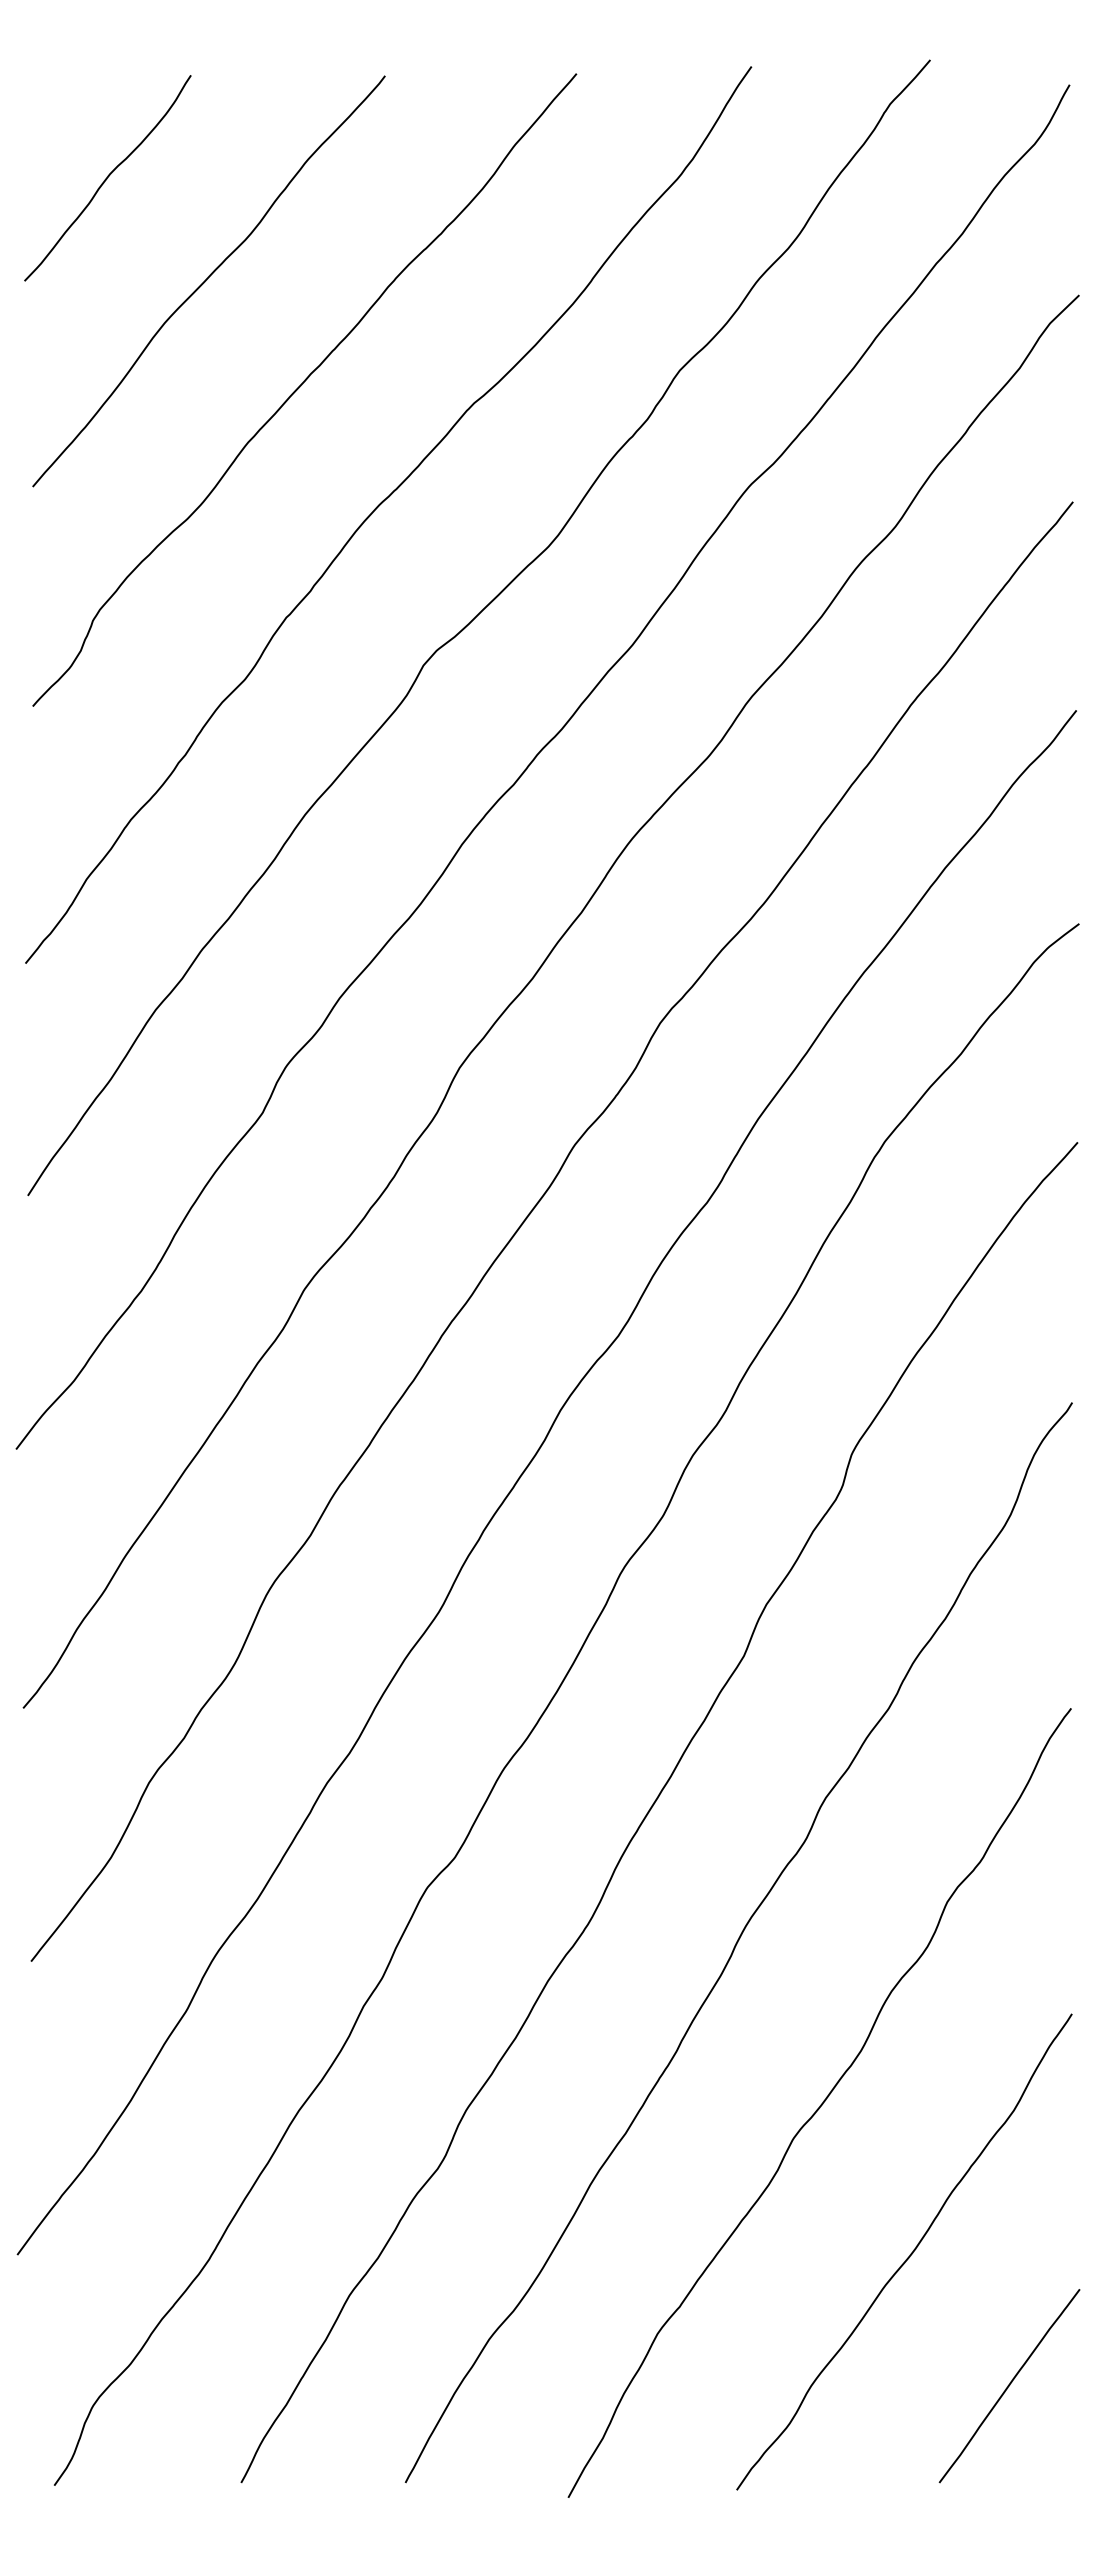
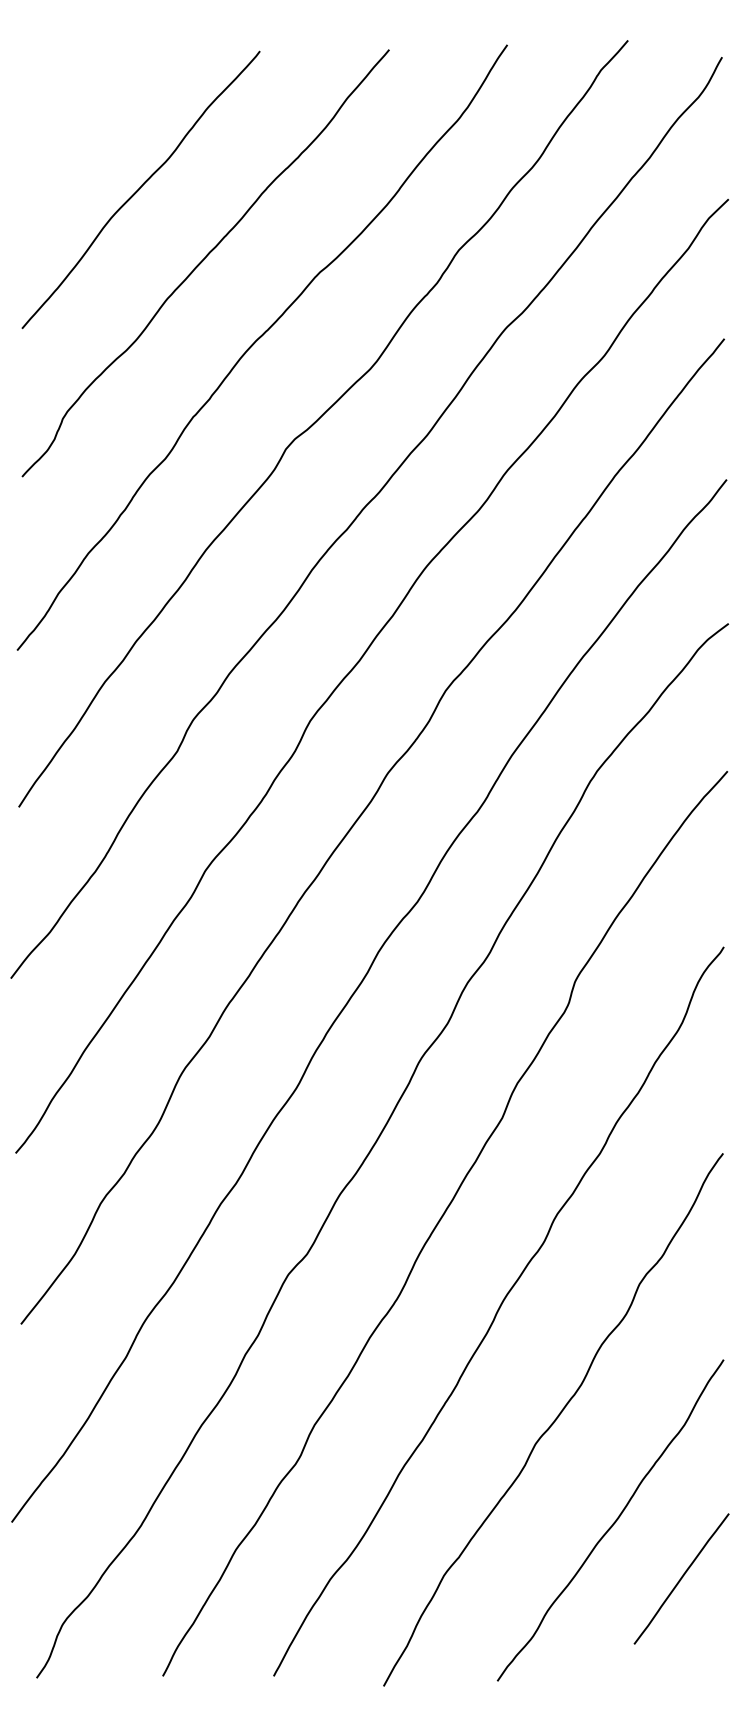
curve: (107, 178) -> (72, 120), removed
curve: (1009, 2385) -> (681, 1578), moved

